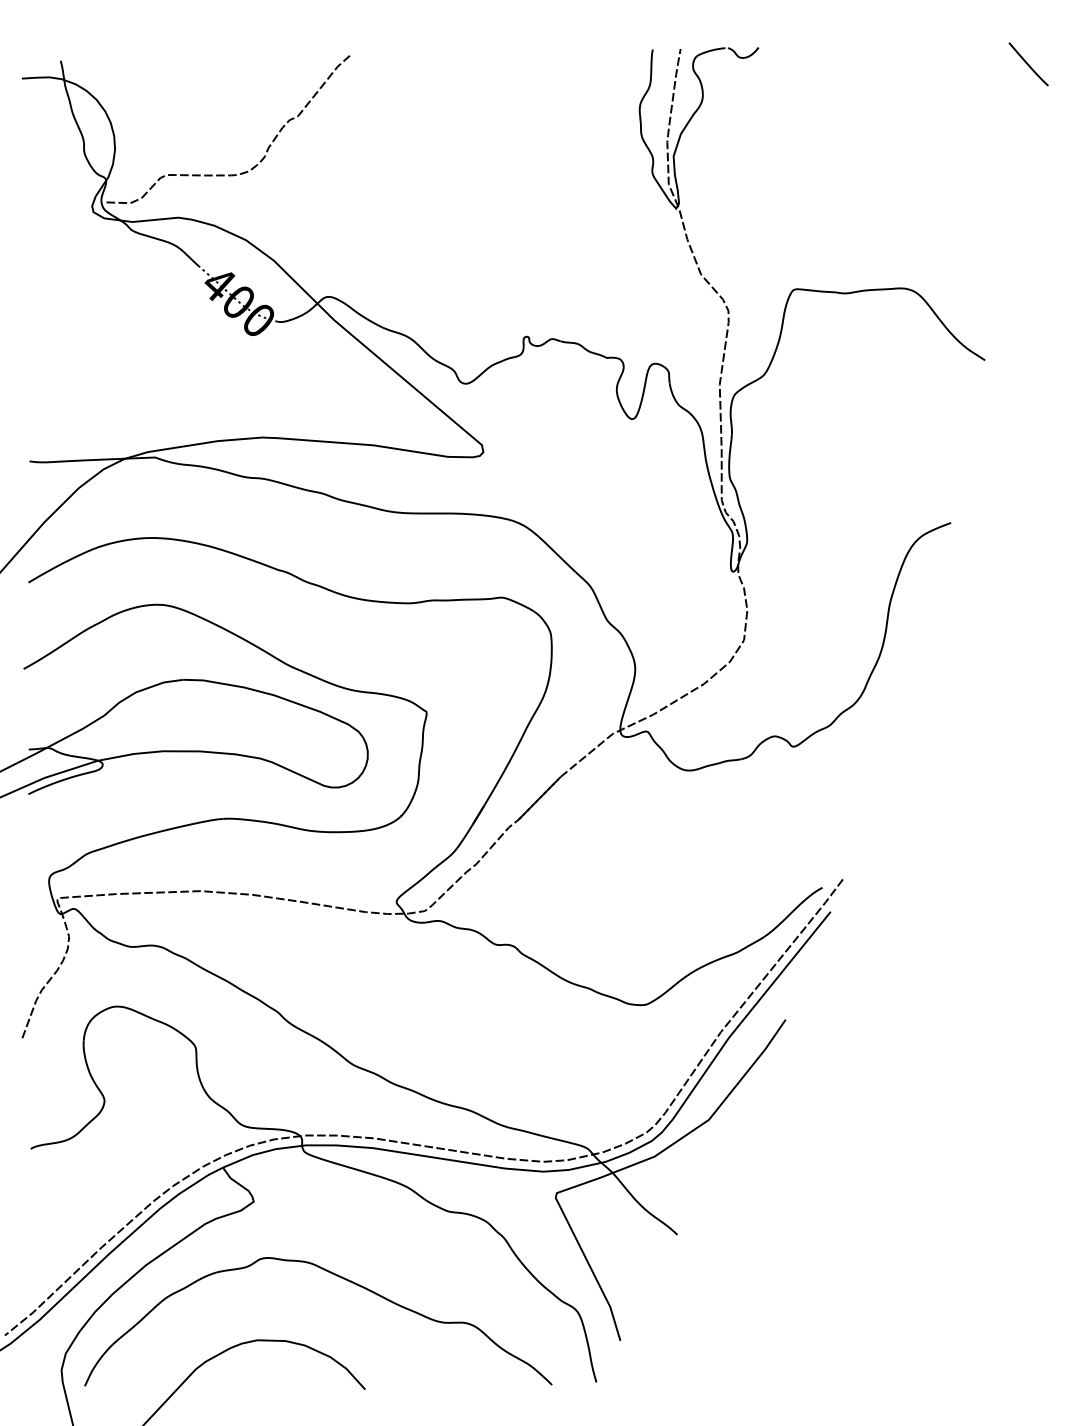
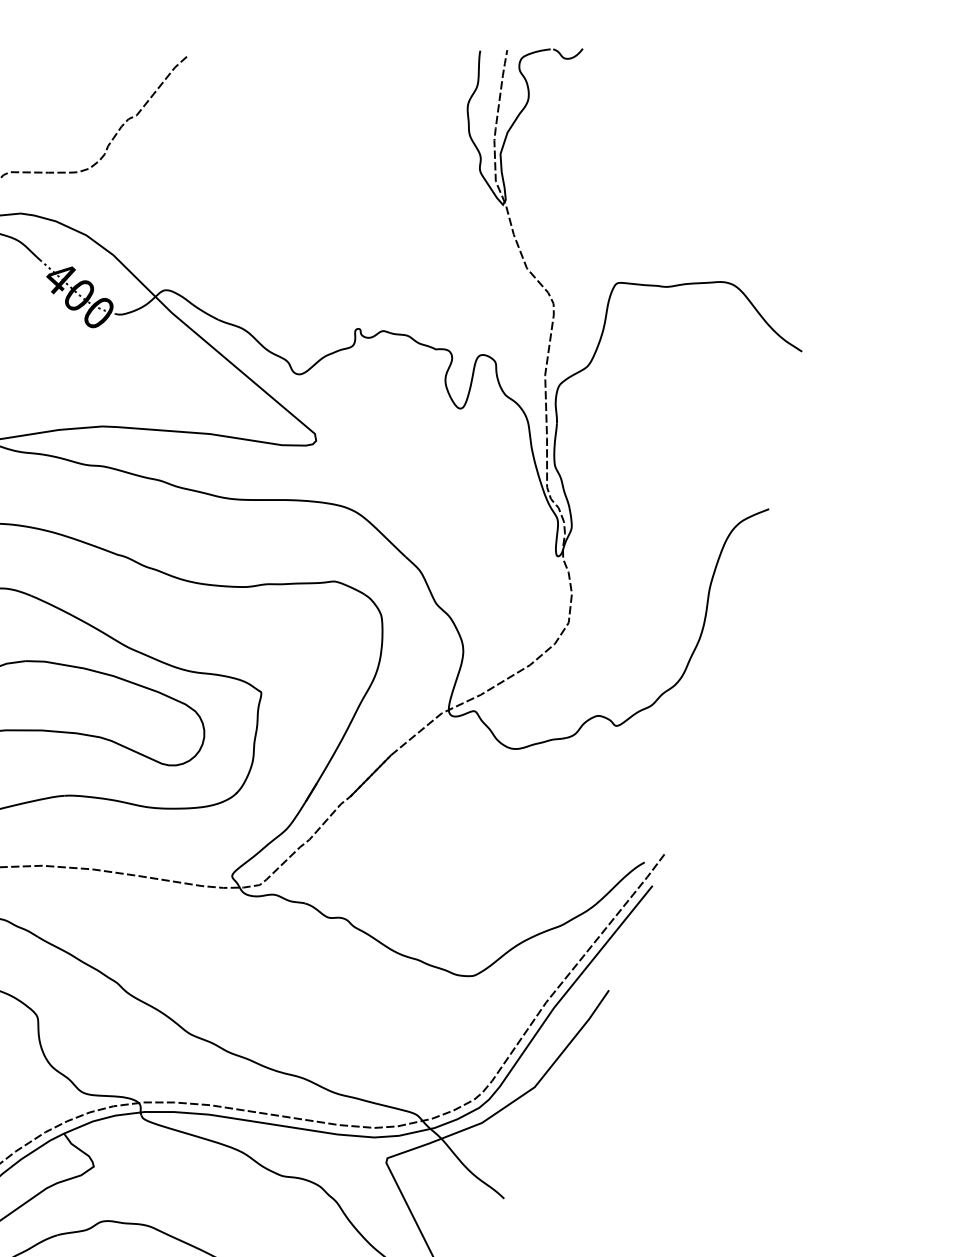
line: (1028, 64) -> (844, 65), removed

